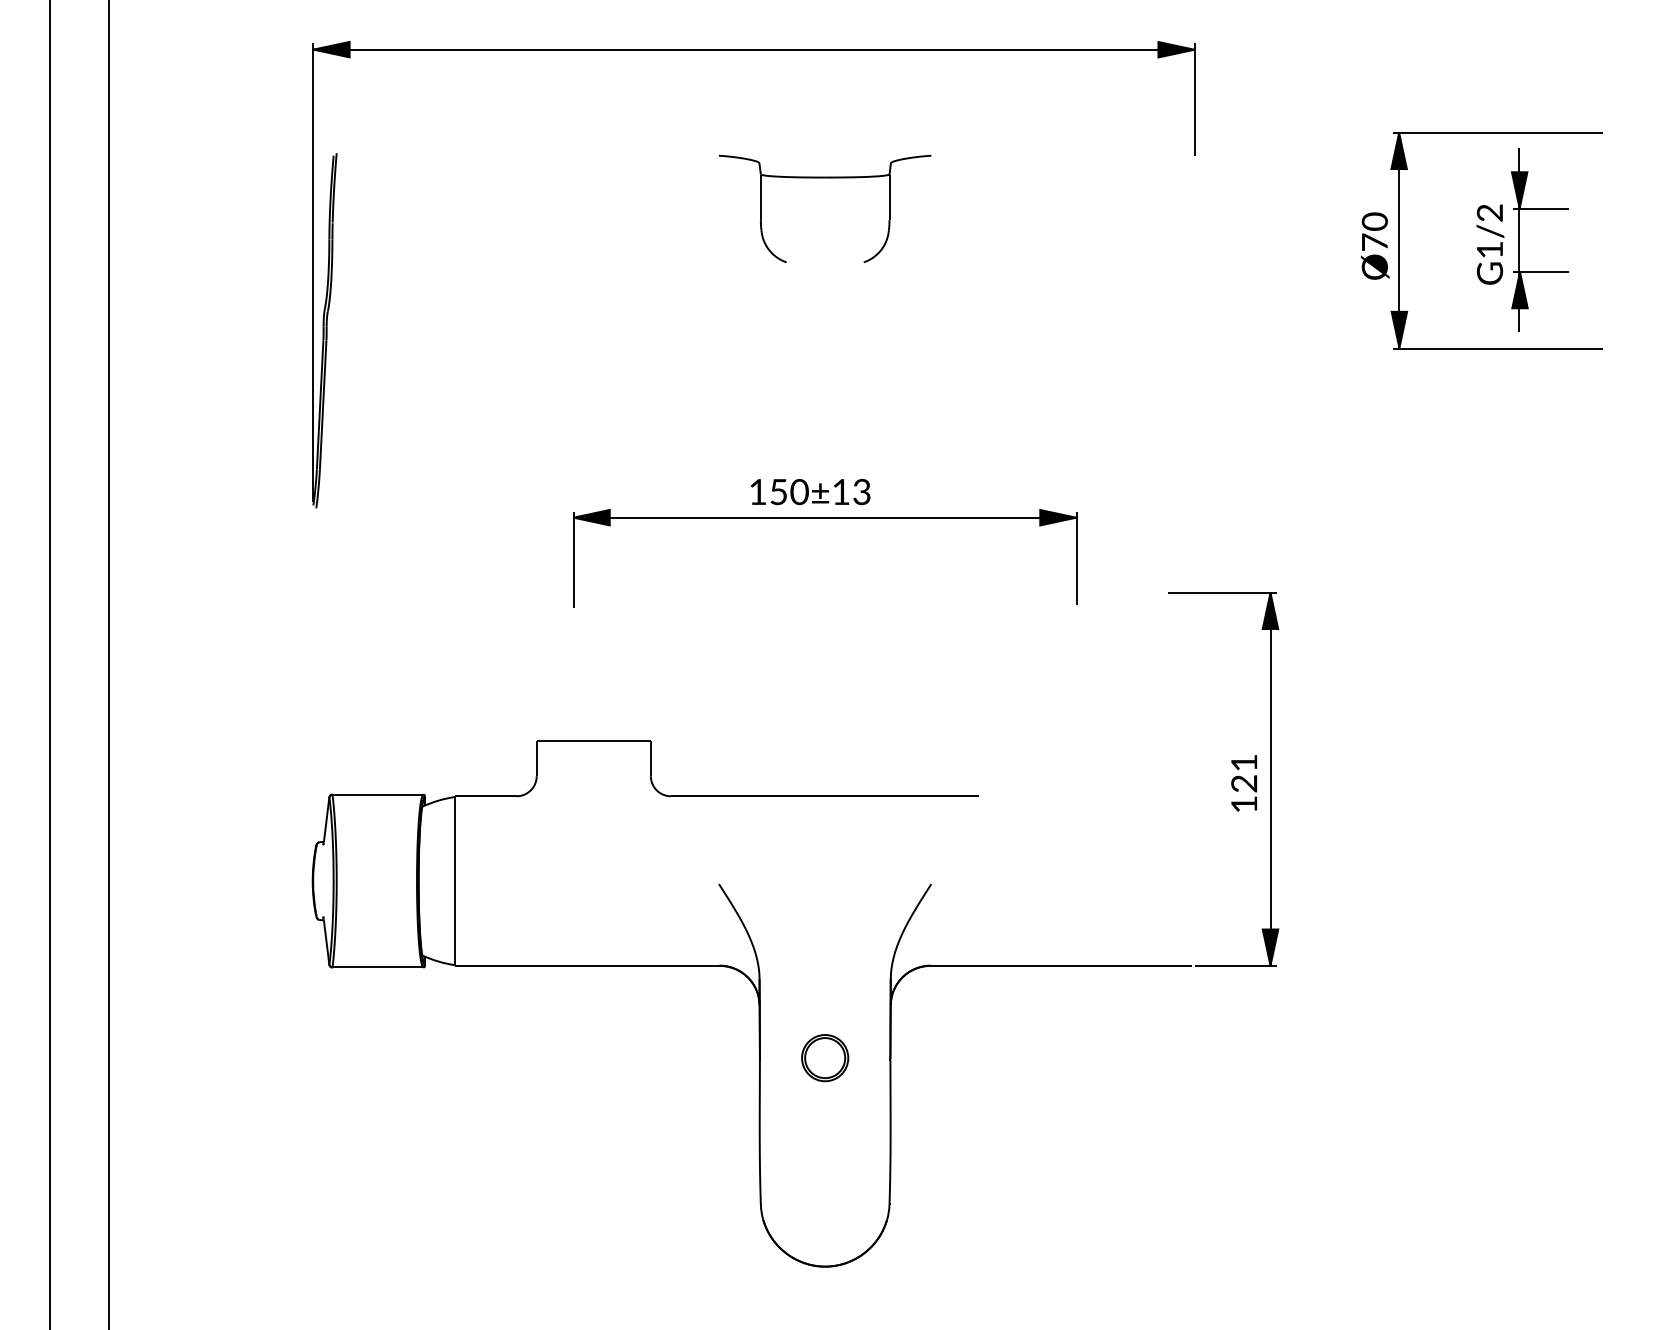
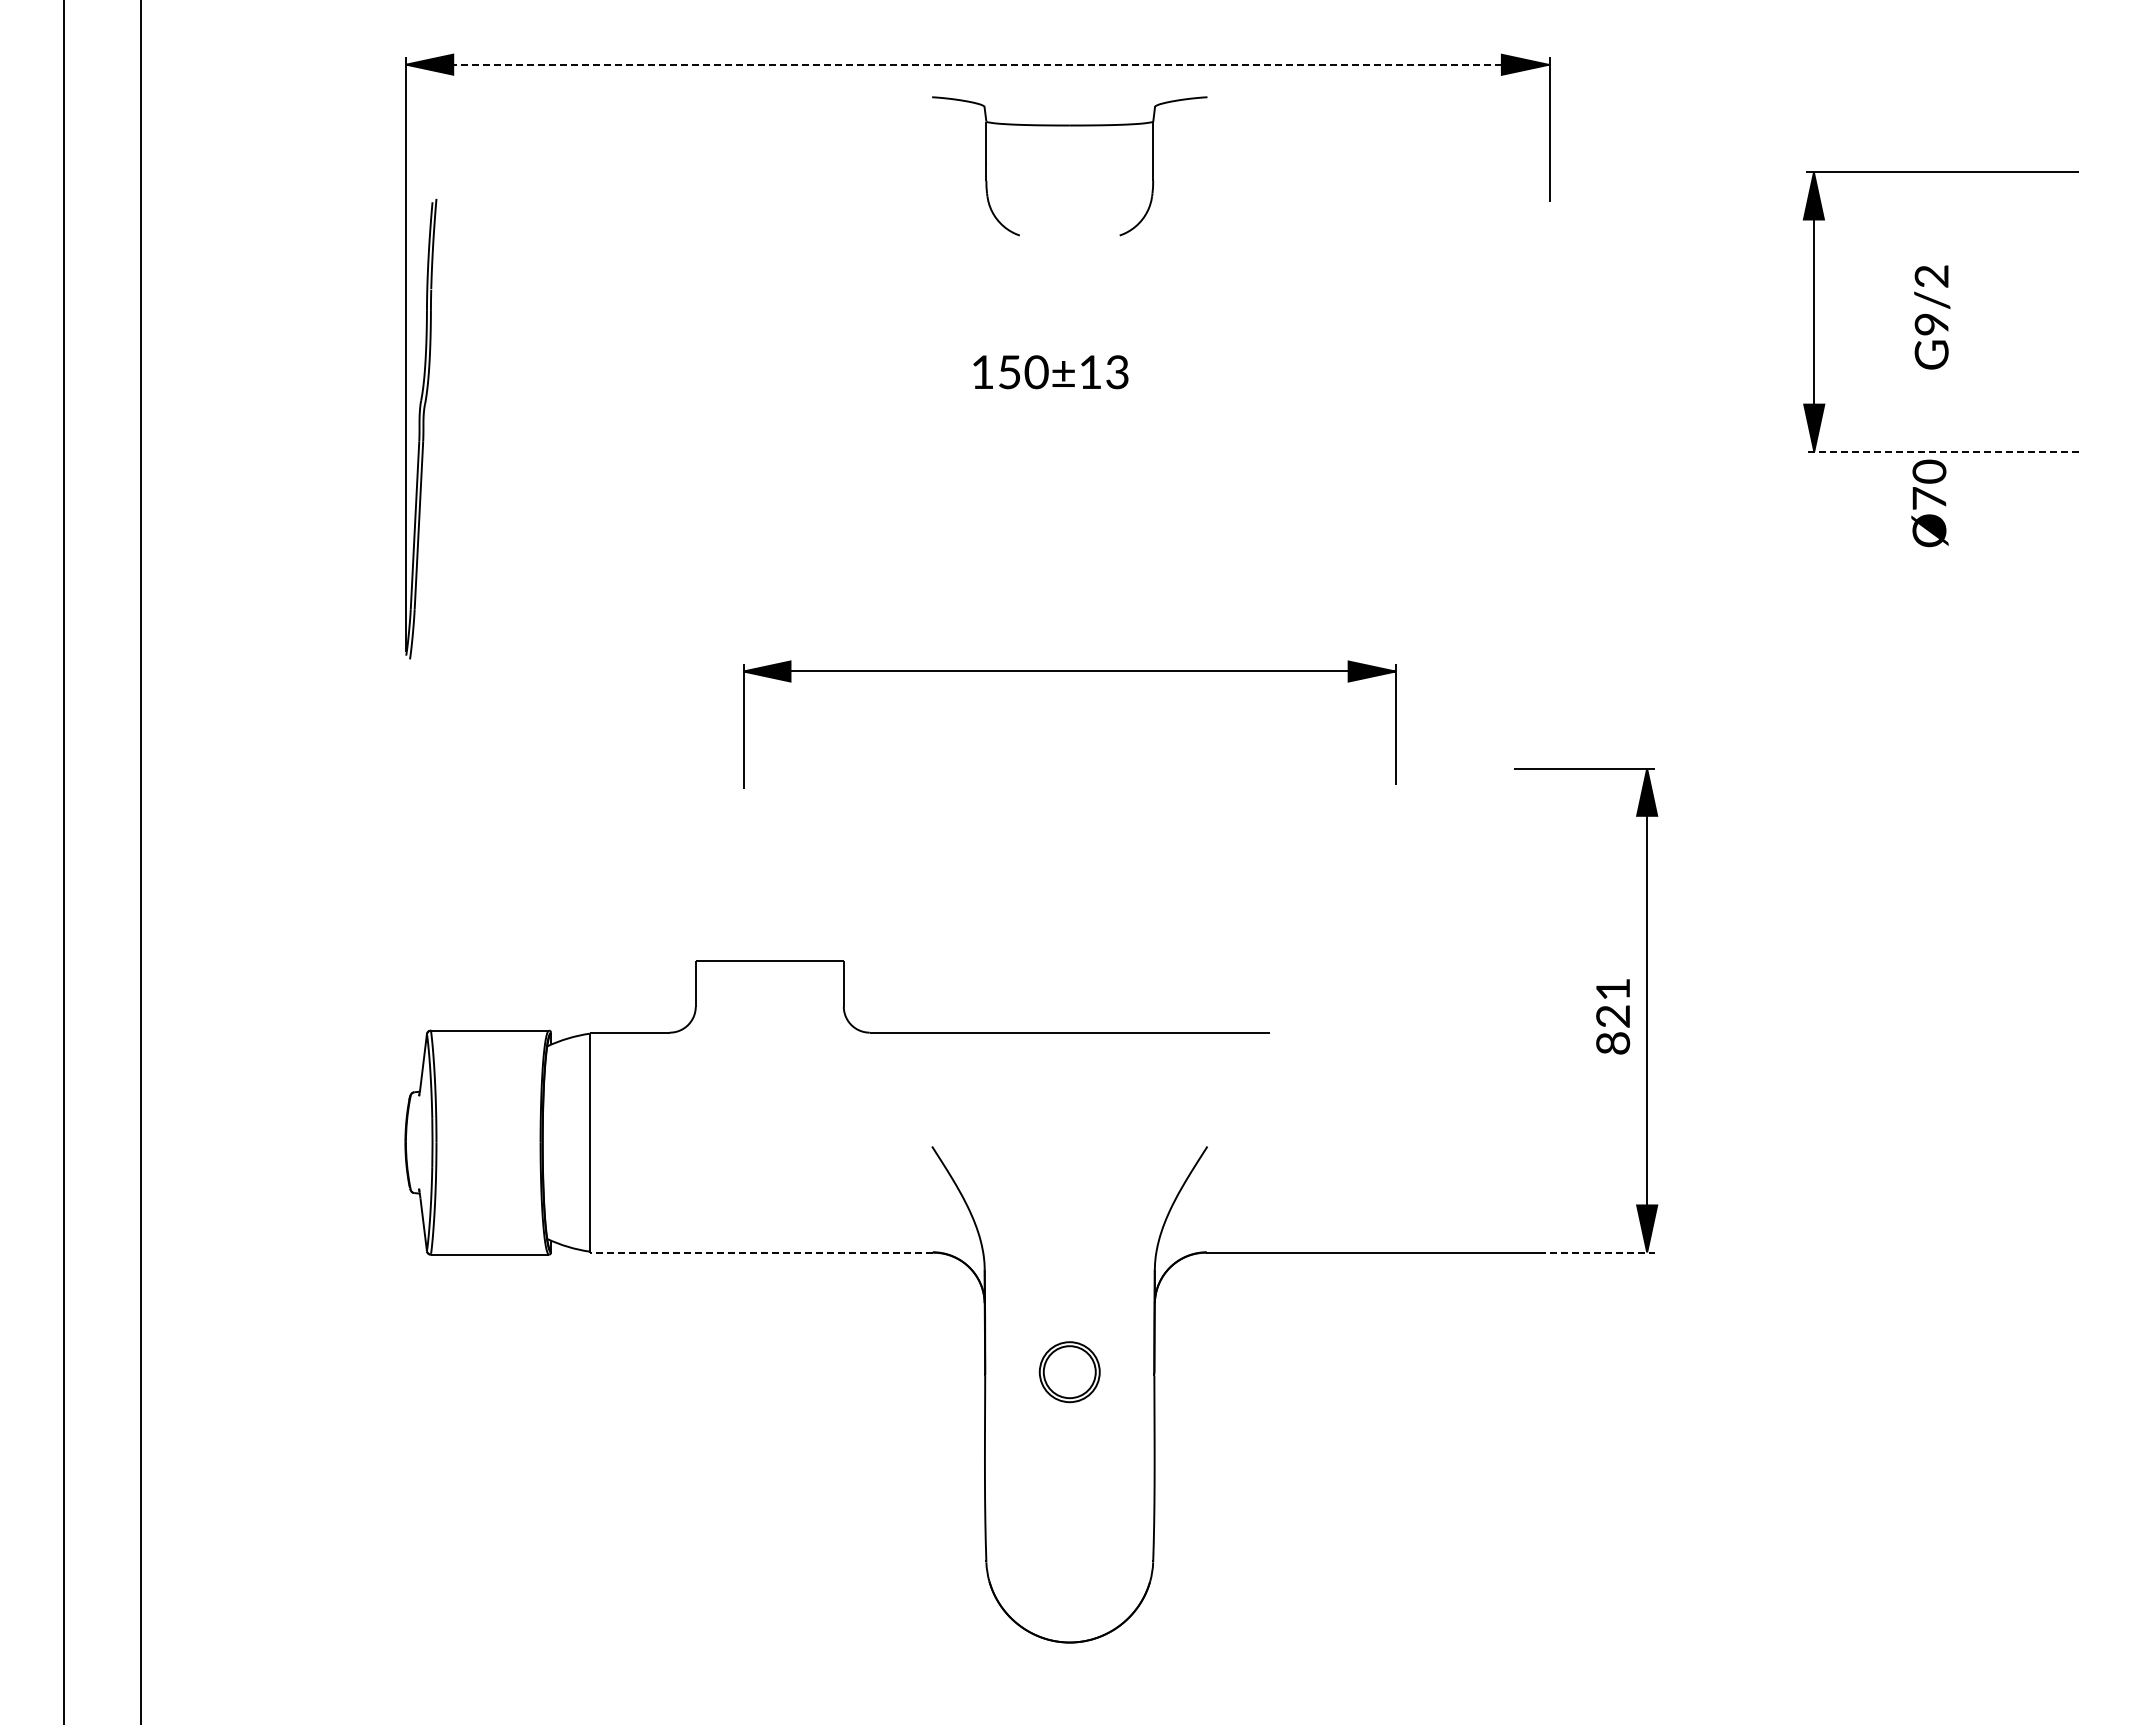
line: (740, 49) -> (959, 64), solid -> dashed
part: (824, 178) -> (1069, 126), moved
part: (1519, 239) -> (1969, 310), removed
text: (1374, 246) -> (1929, 503), moved
text: (1489, 250) -> (1931, 324), G1/2 -> G9/2
line: (1497, 348) -> (1941, 452), solid -> dashed
text: (810, 492) -> (1050, 372), moved
text: (1244, 804) -> (1613, 1043), 121 -> 821
line: (587, 965) -> (761, 1252), solid -> dashed
line: (1236, 965) -> (1602, 1252), solid -> dashed

